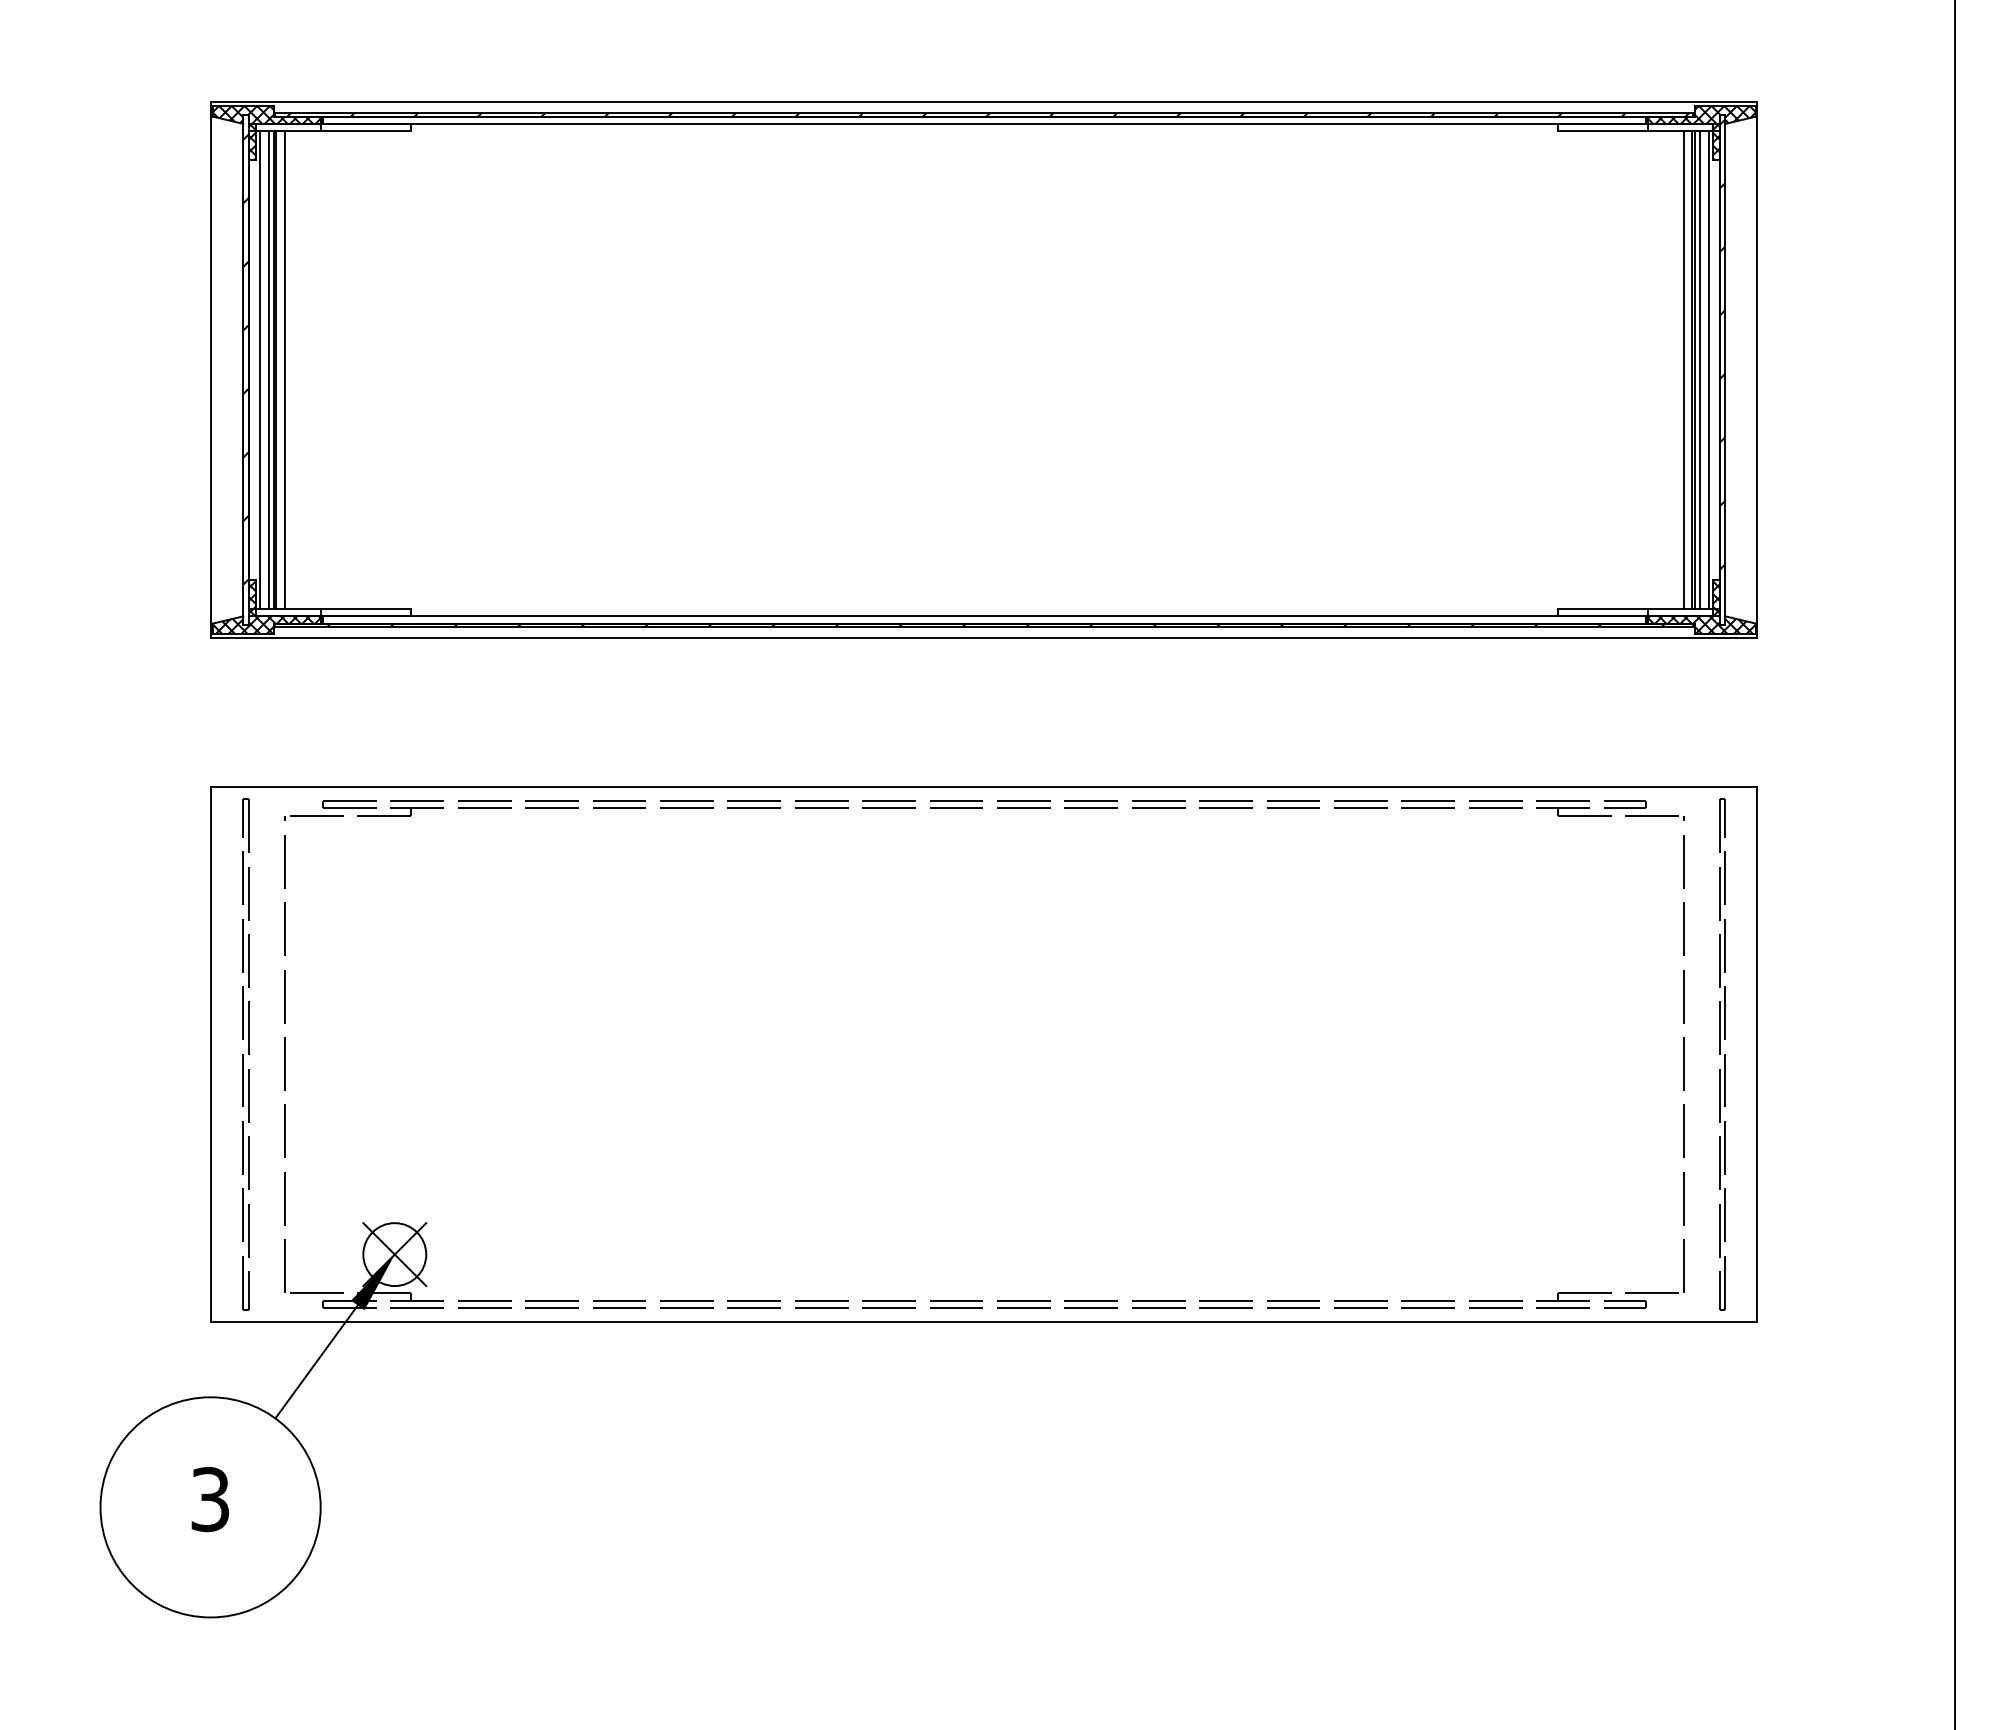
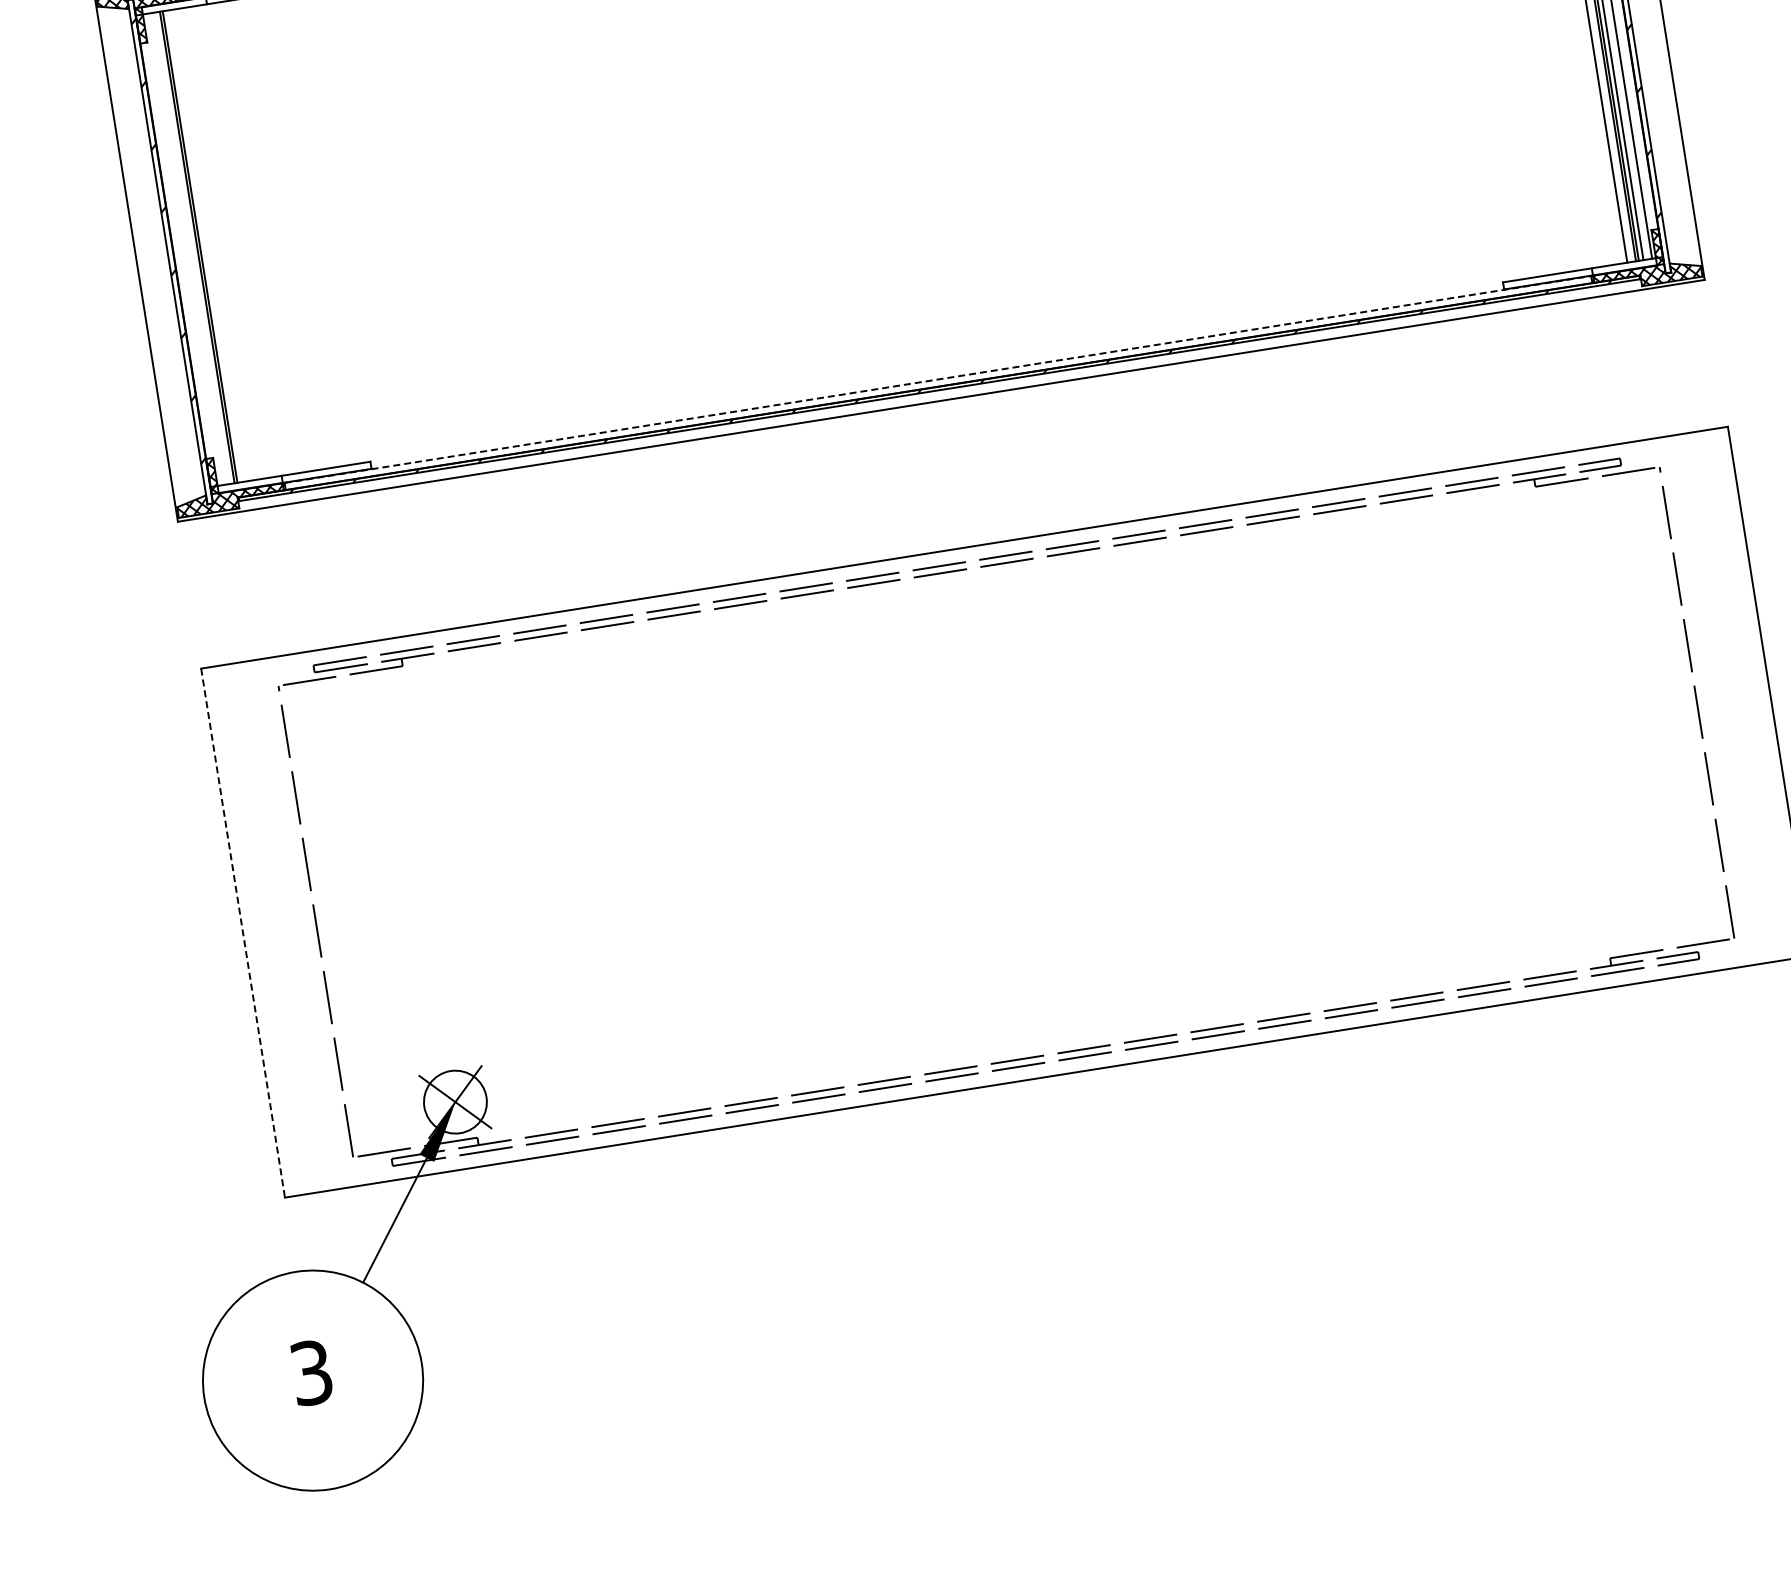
line: (260, 369) -> (184, 248), removed
line: (268, 369) -> (192, 247), removed
line: (285, 369) -> (209, 245), removed
line: (984, 616) -> (938, 379), solid -> dashed
line: (211, 1054) -> (243, 933), solid -> dashed
part: (245, 1054) -> (276, 927), removed
part: (1722, 1054) -> (1735, 696), removed

